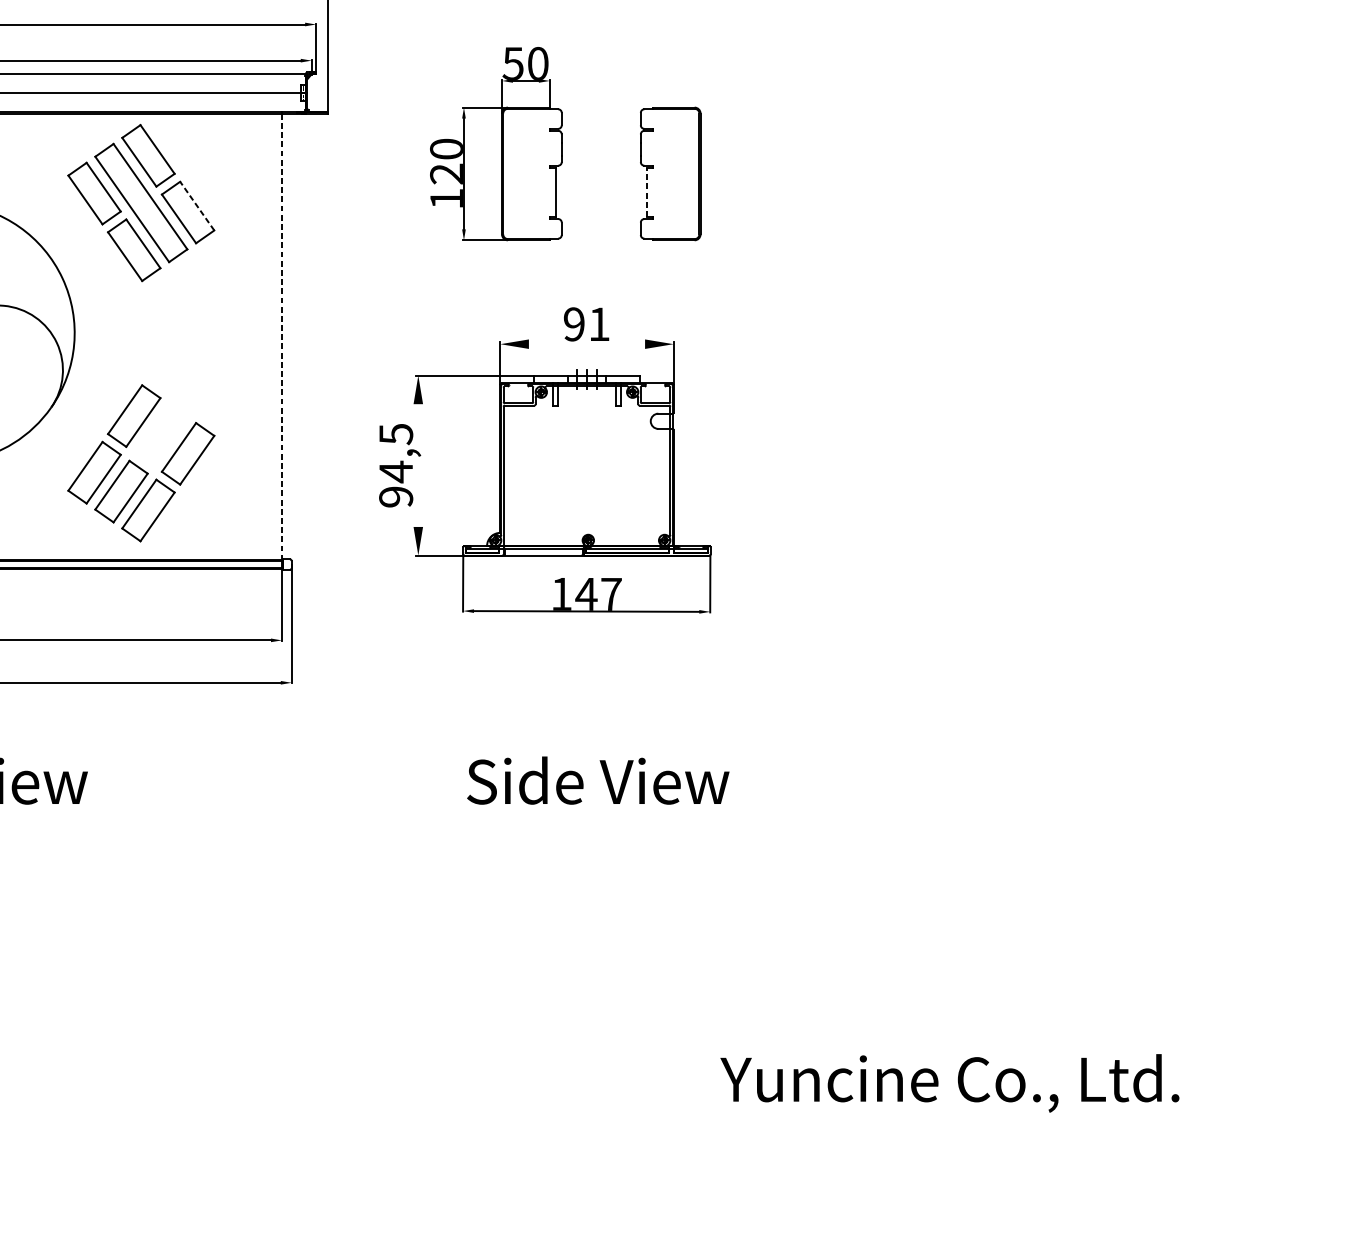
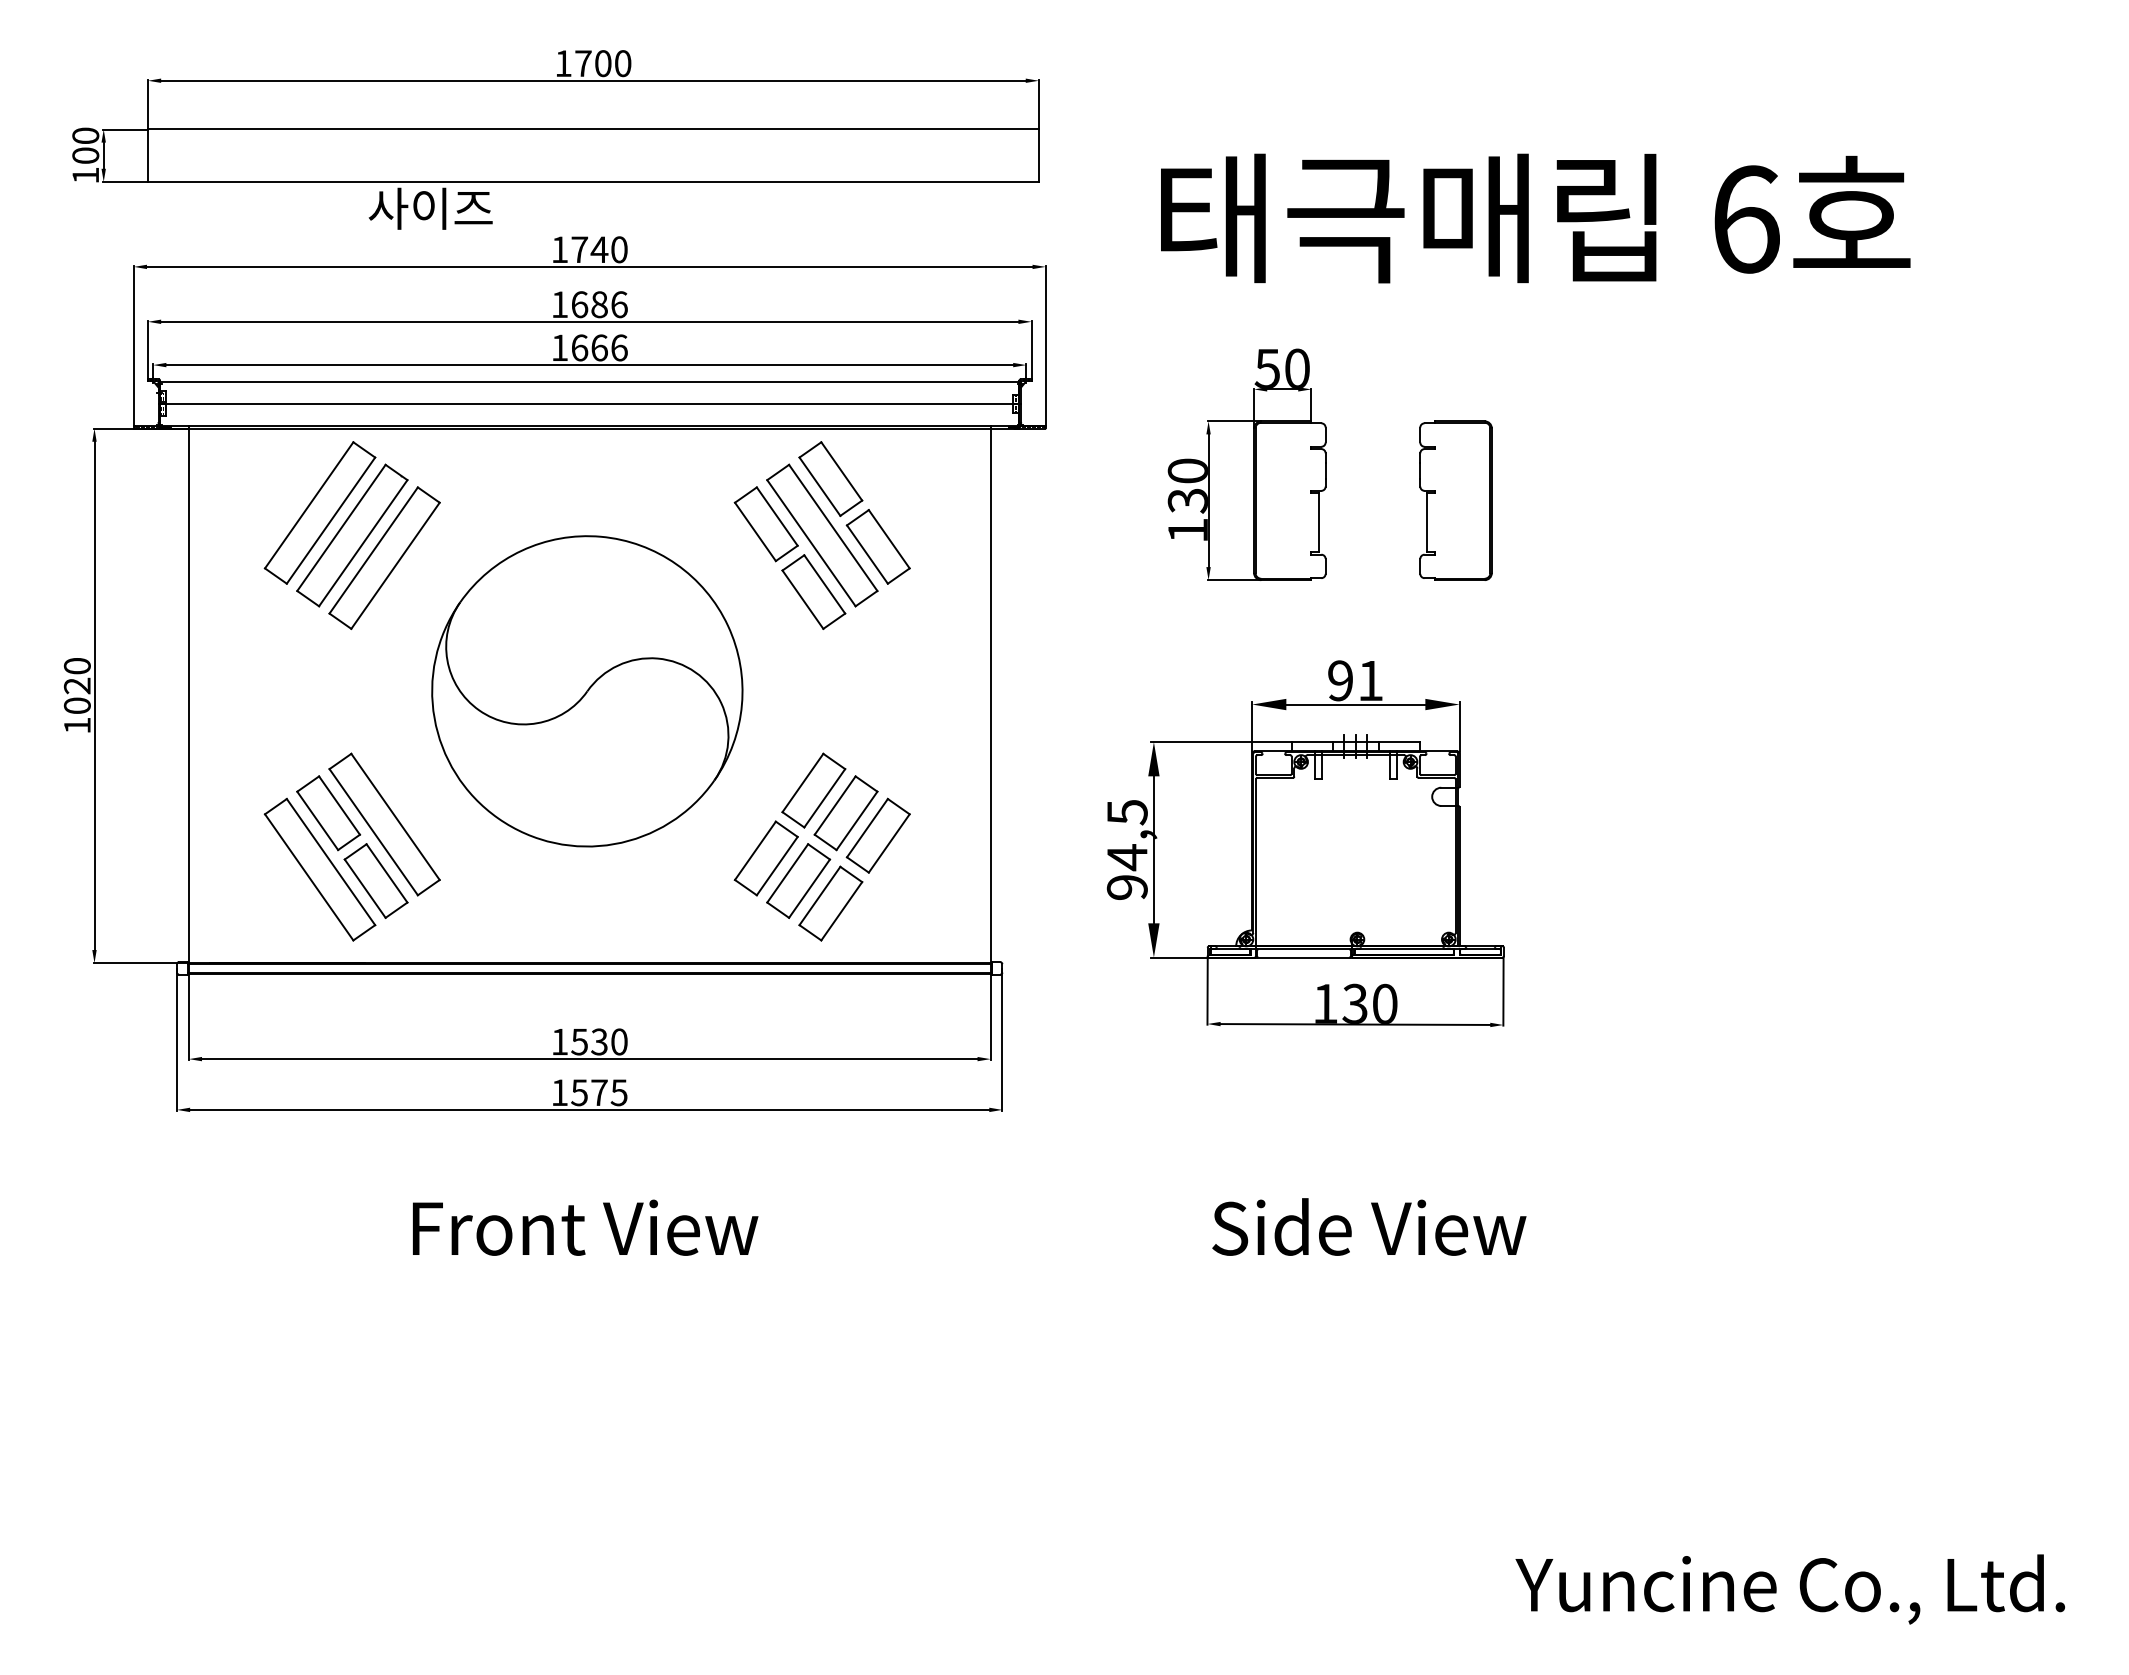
text: (446, 173) -> (1187, 500), 120 -> 130
line: (646, 192) -> (1427, 522), dashed -> solid
line: (197, 206) -> (889, 539), dashed -> solid
line: (281, 337) -> (990, 696), dashed -> solid
line: (586, 344) -> (1355, 704), added
part: (160, 435) -> (845, 813), added
line: (417, 465) -> (1153, 849), added
text: (598, 593) -> (1369, 1003), 147 -> 130

